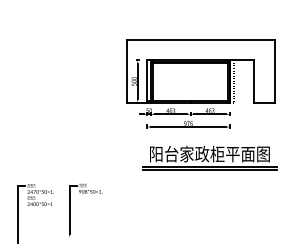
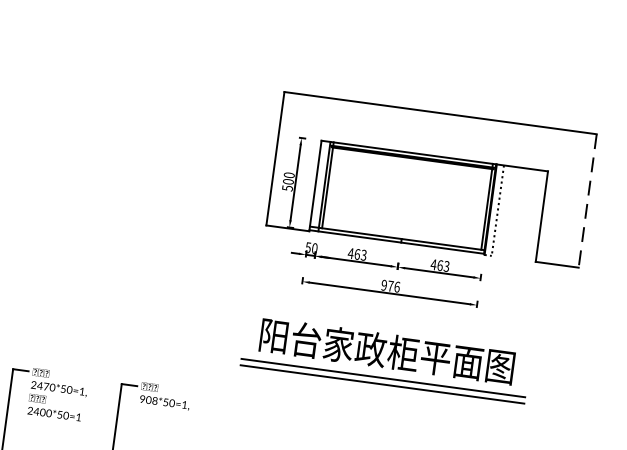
line: (274, 71) -> (587, 200), solid -> dashed
part: (209, 157) -> (385, 358), moved

